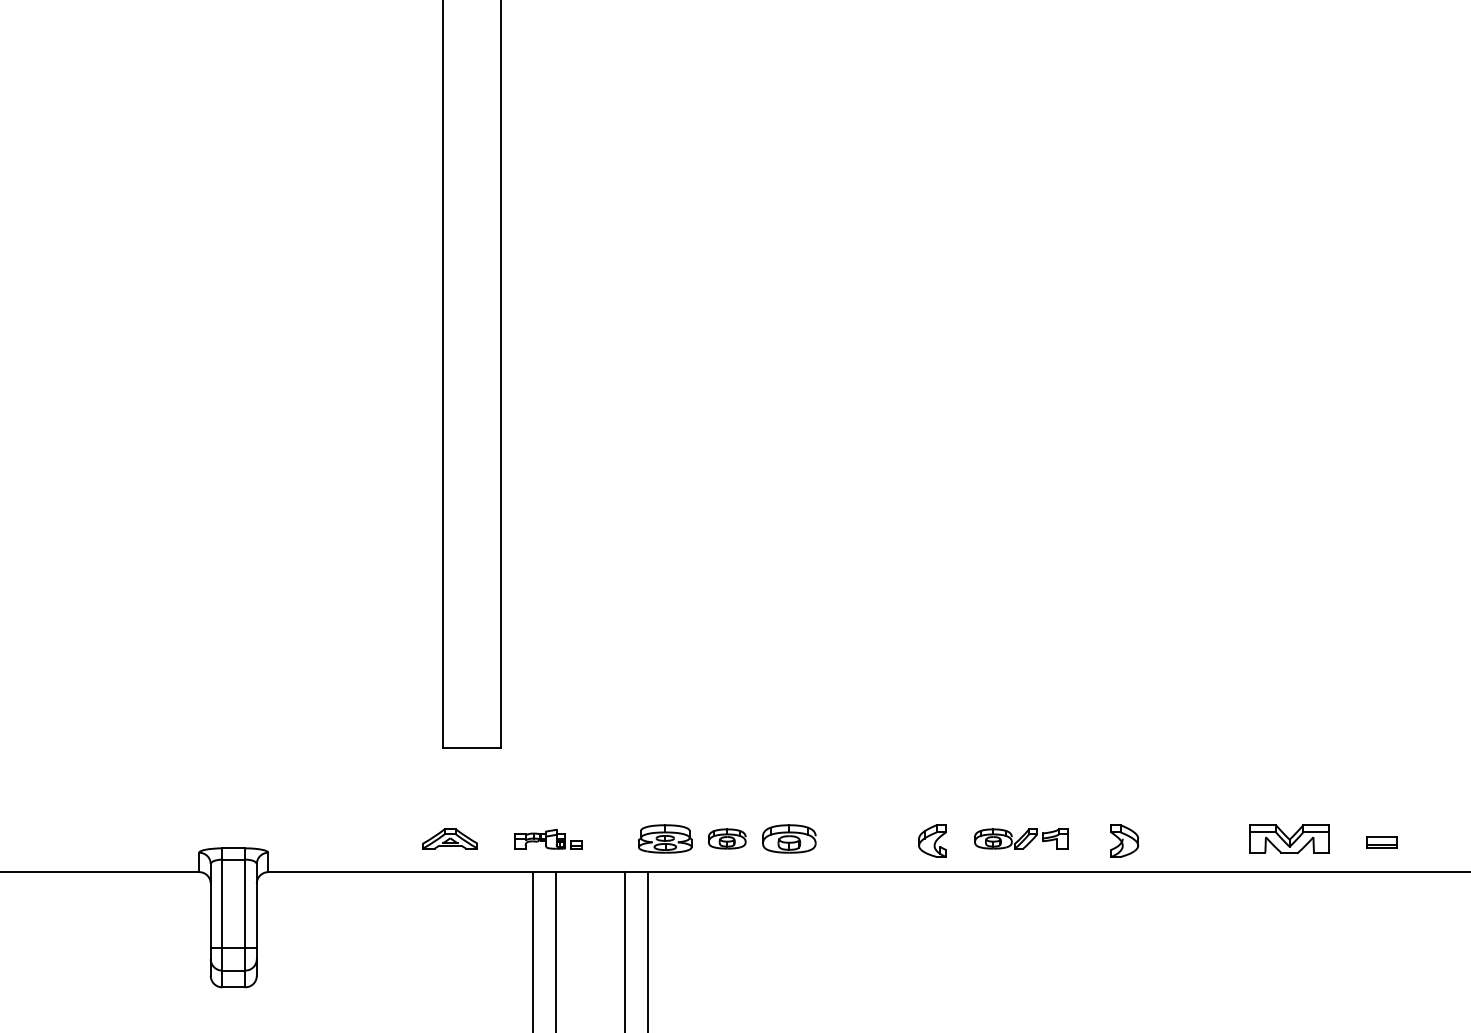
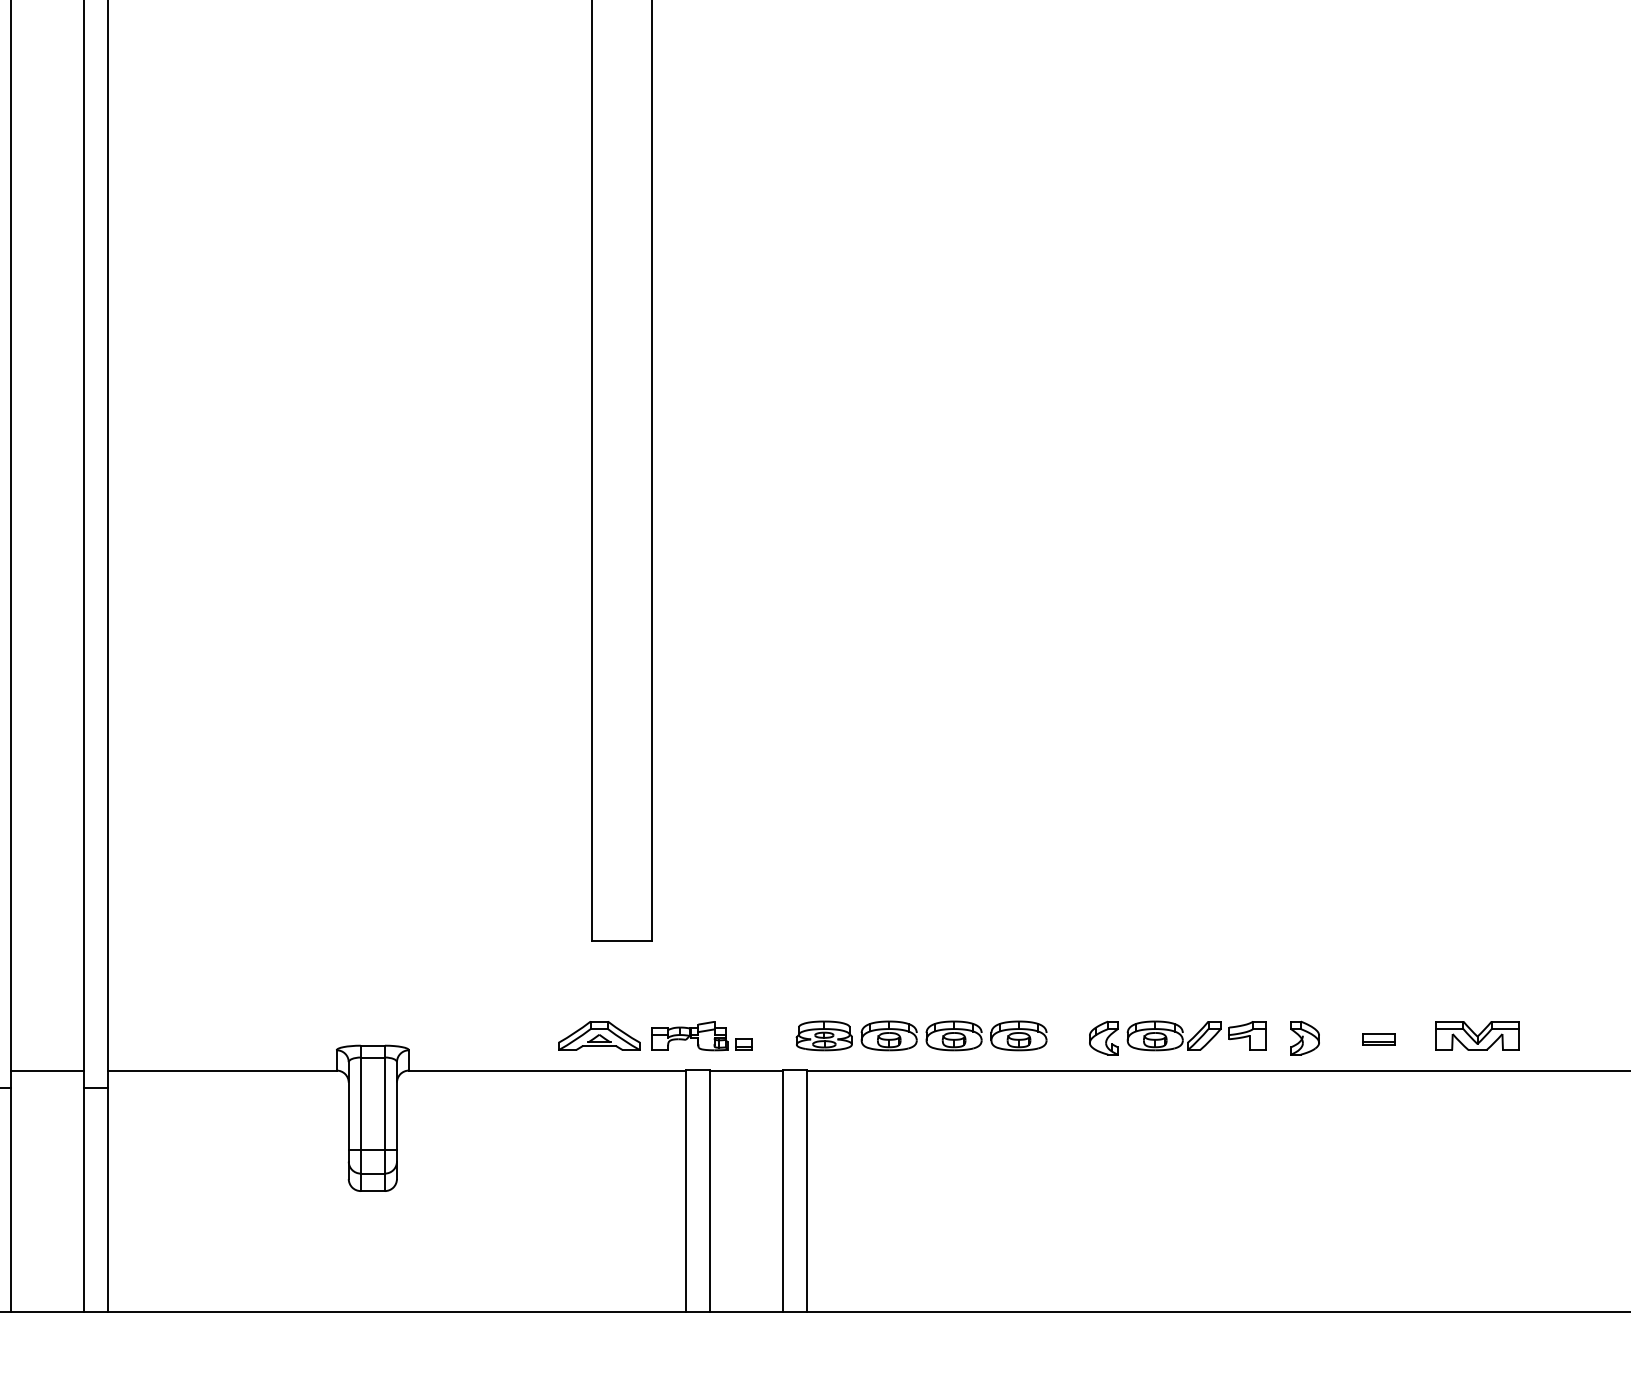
part: (450, 838) -> (599, 1035), size x1.43
part: (726, 838) -> (888, 1035), size x1.43
part: (850, 838) -> (1018, 1035), added
part: (1021, 838) -> (1196, 1035), size x1.43
part: (547, 839) -> (701, 1036), size x1.43
part: (1381, 842) -> (1378, 1039), moved

